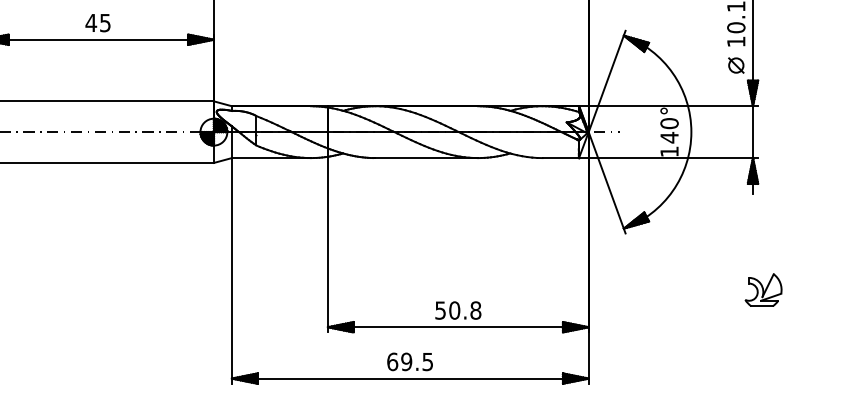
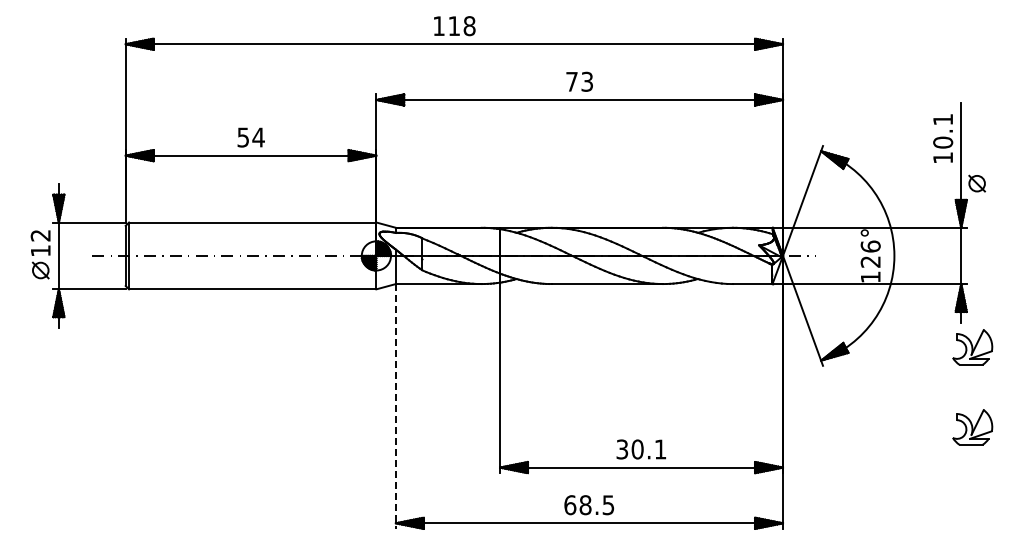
text: (97, 23) -> (250, 137), 45 -> 54
part: (735, 65) -> (976, 183), moved
text: (669, 130) -> (870, 254), 140° -> 126°
part: (763, 216) -> (972, 347), added
line: (231, 270) -> (395, 406), solid -> dashed
text: (458, 310) -> (641, 449), 50.8 -> 30.1
text: (406, 362) -> (585, 505), 69.5 -> 68.5

